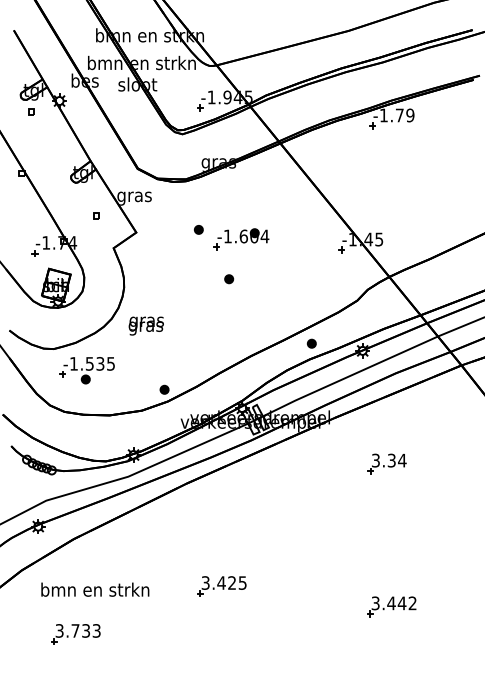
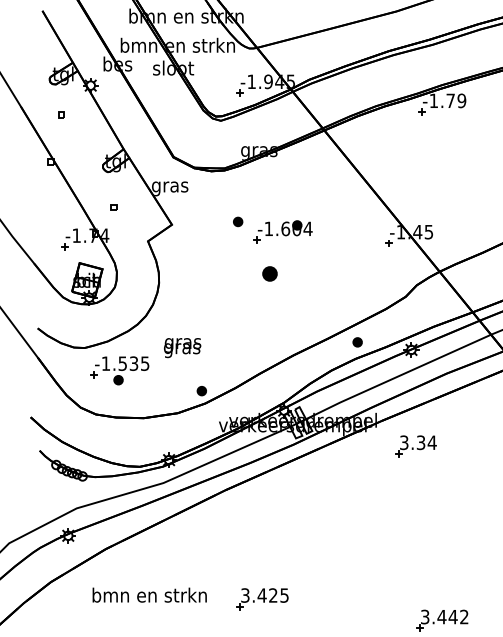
part: (31, 111) -> (61, 114), moved
part: (96, 215) -> (113, 206), moved
part: (229, 279) -> (270, 274), size x1.6
text: (145, 325) -> (181, 347), moved
part: (386, 463) -> (415, 445), moved
text: (95, 589) -> (149, 594), moved

